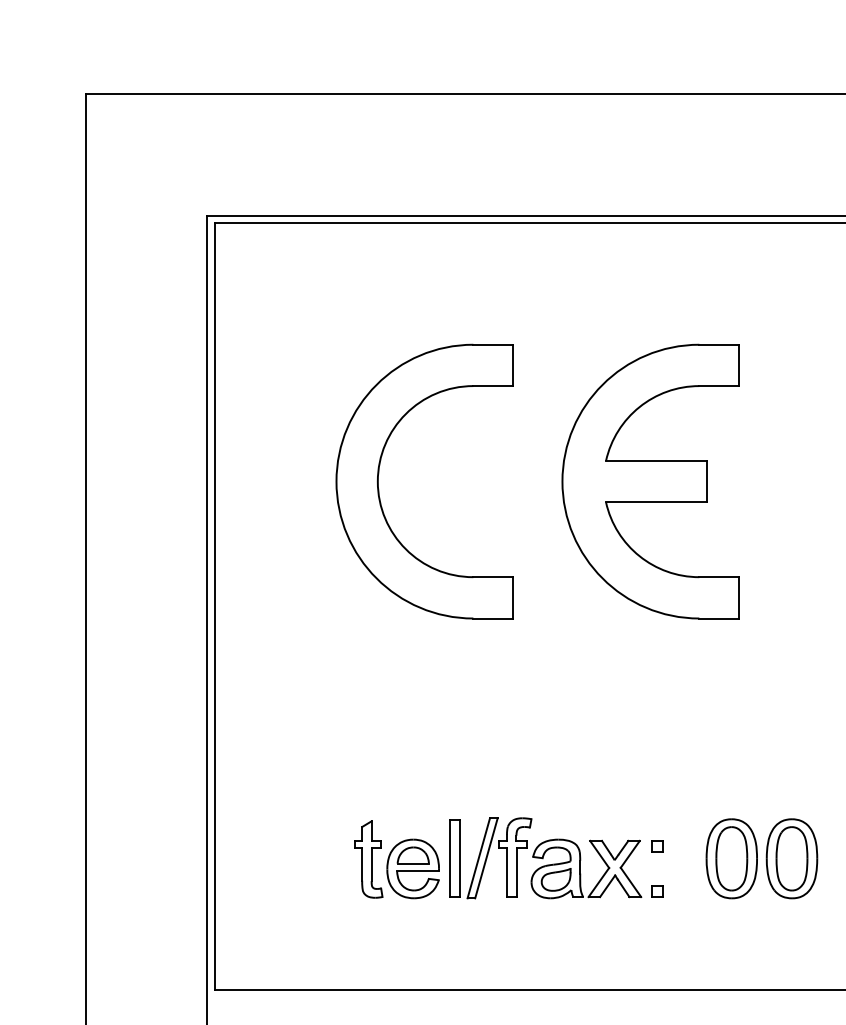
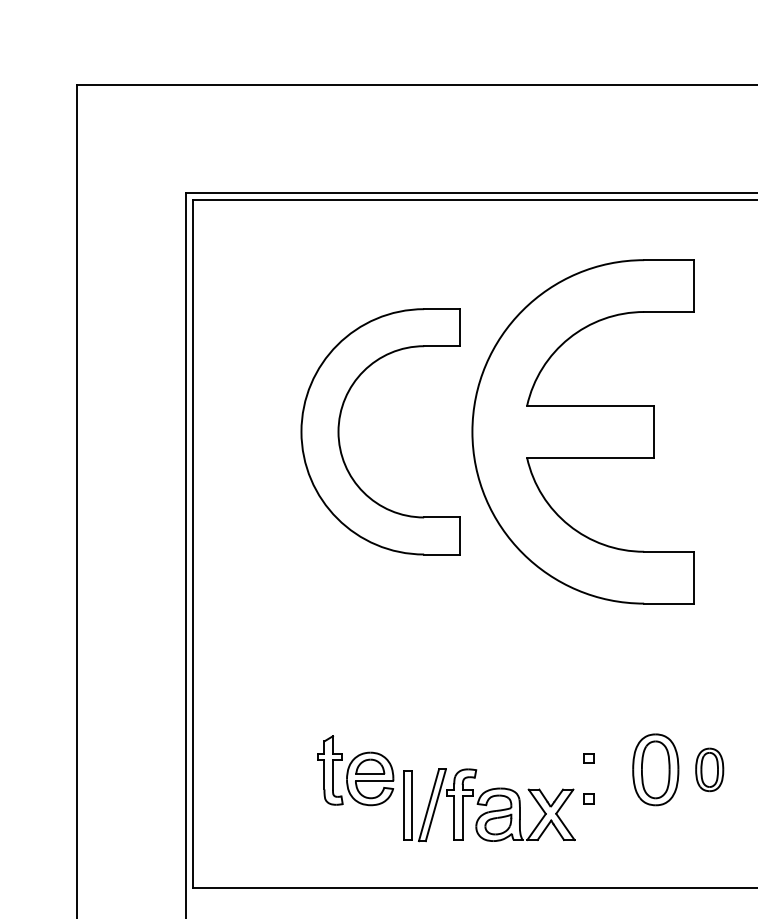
part: (650, 481) -> (582, 431), size x1.4
part: (545, 858) -> (488, 805), moved
part: (791, 858) -> (709, 769), size x0.6

